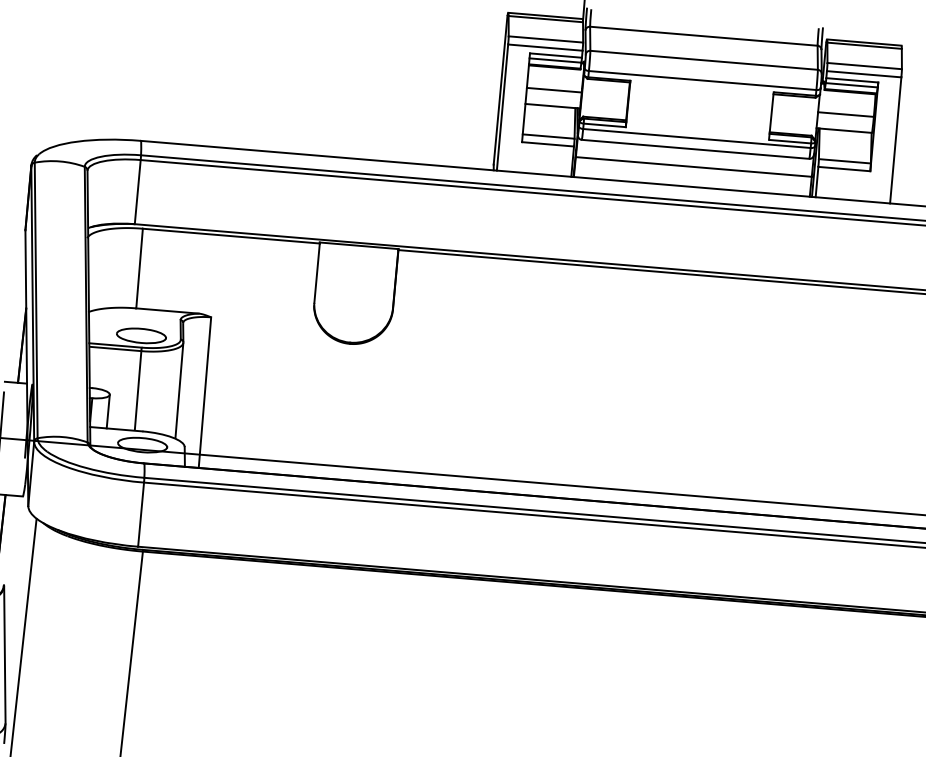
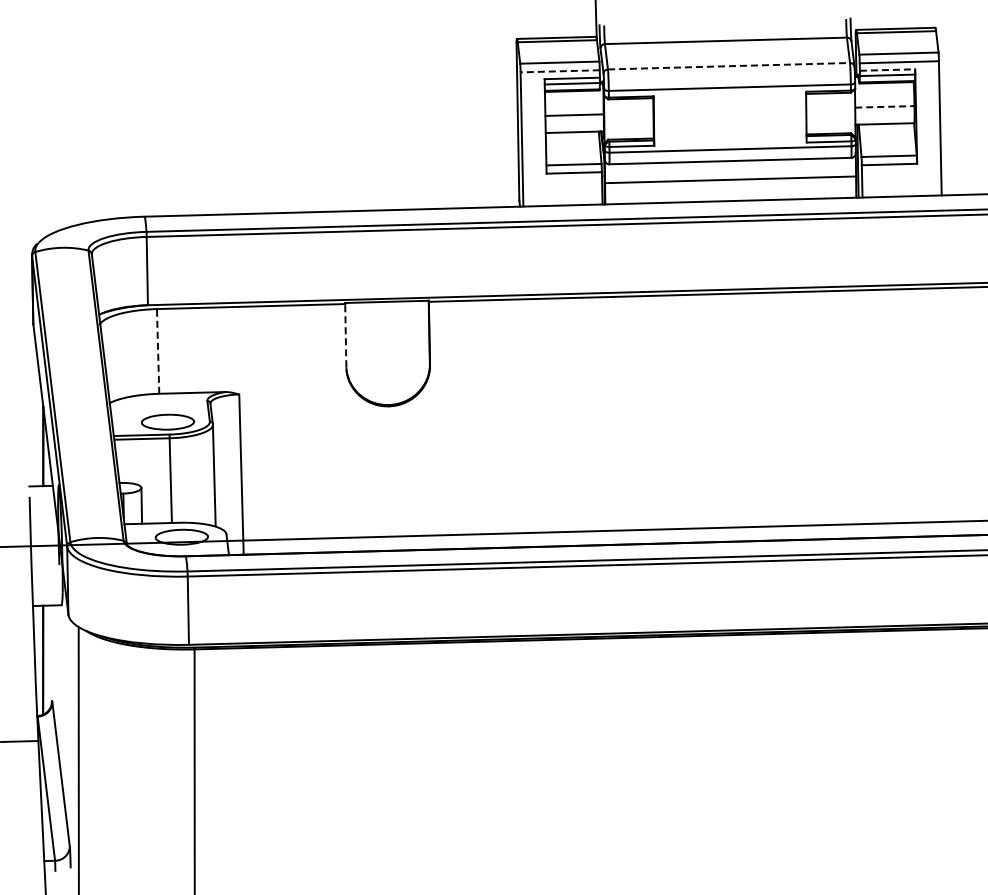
line: (545, 47) -> (560, 71), solid -> dashed
line: (704, 60) -> (729, 66), solid -> dashed
line: (852, 80) -> (887, 70), solid -> dashed
line: (845, 114) -> (884, 106), solid -> dashed
line: (140, 267) -> (158, 350), solid -> dashed
line: (316, 273) -> (345, 335), solid -> dashed

